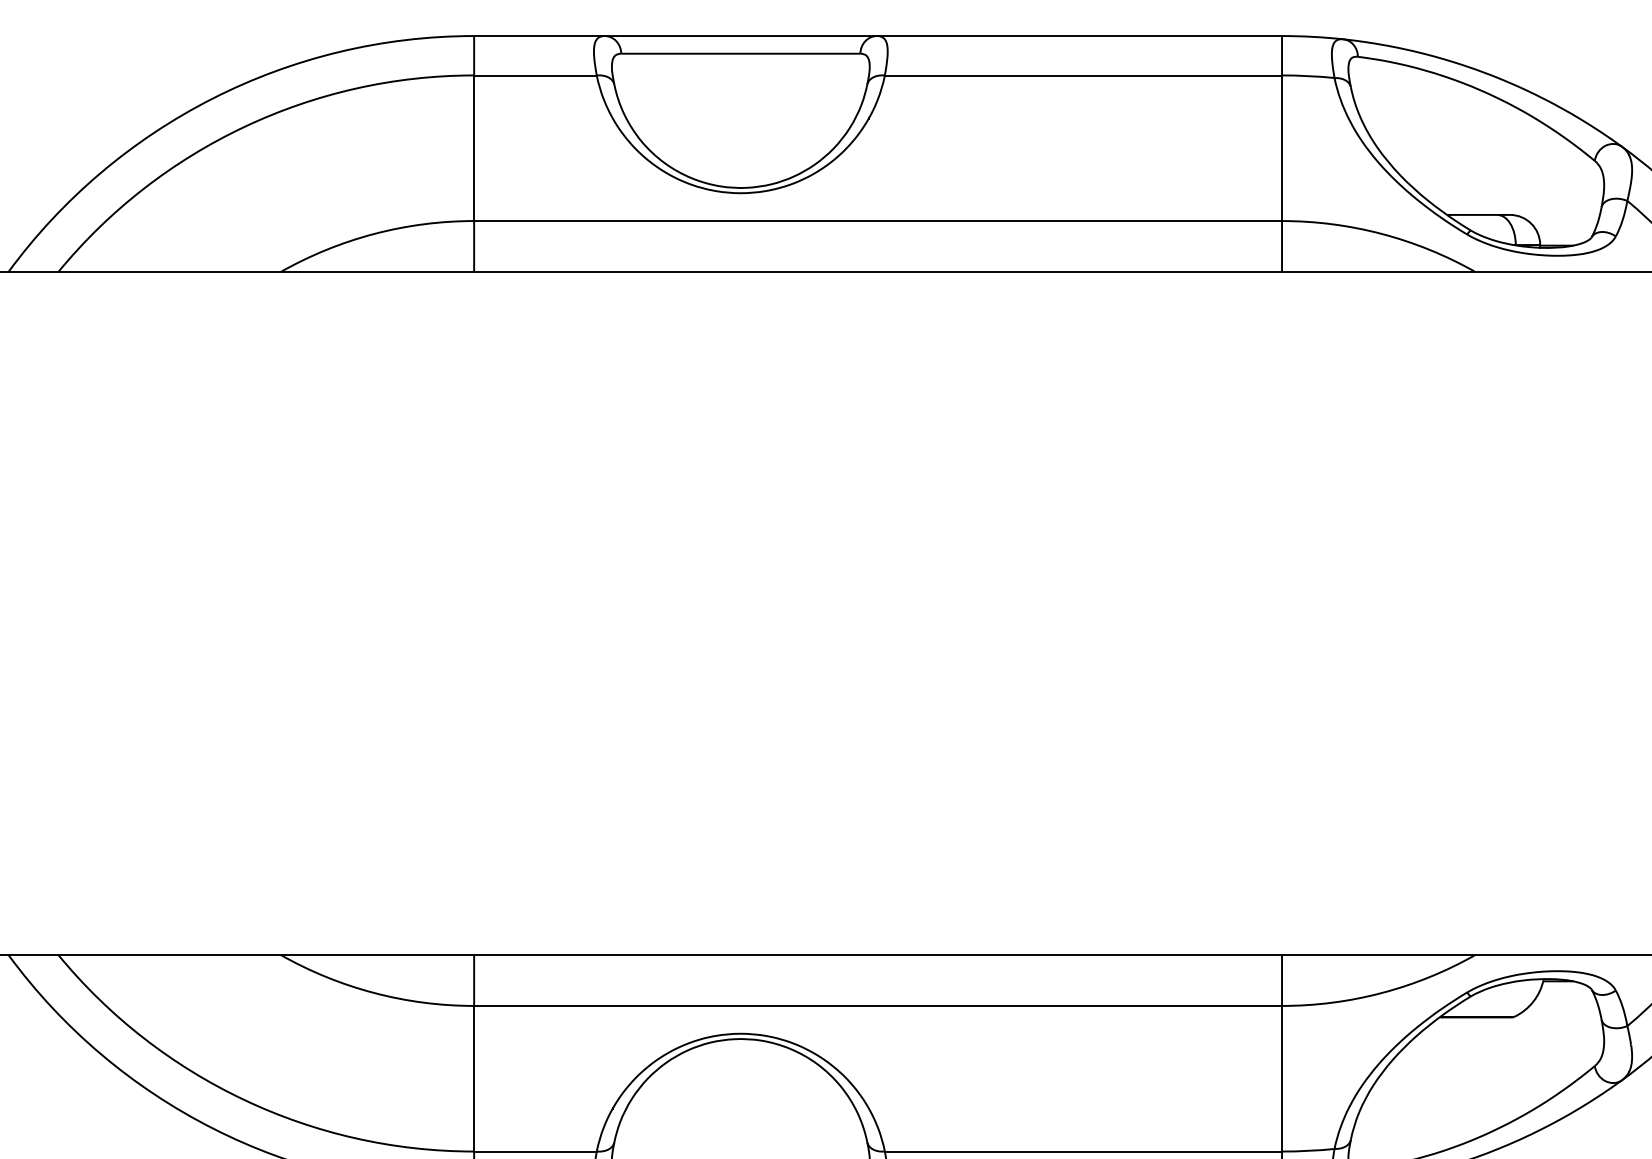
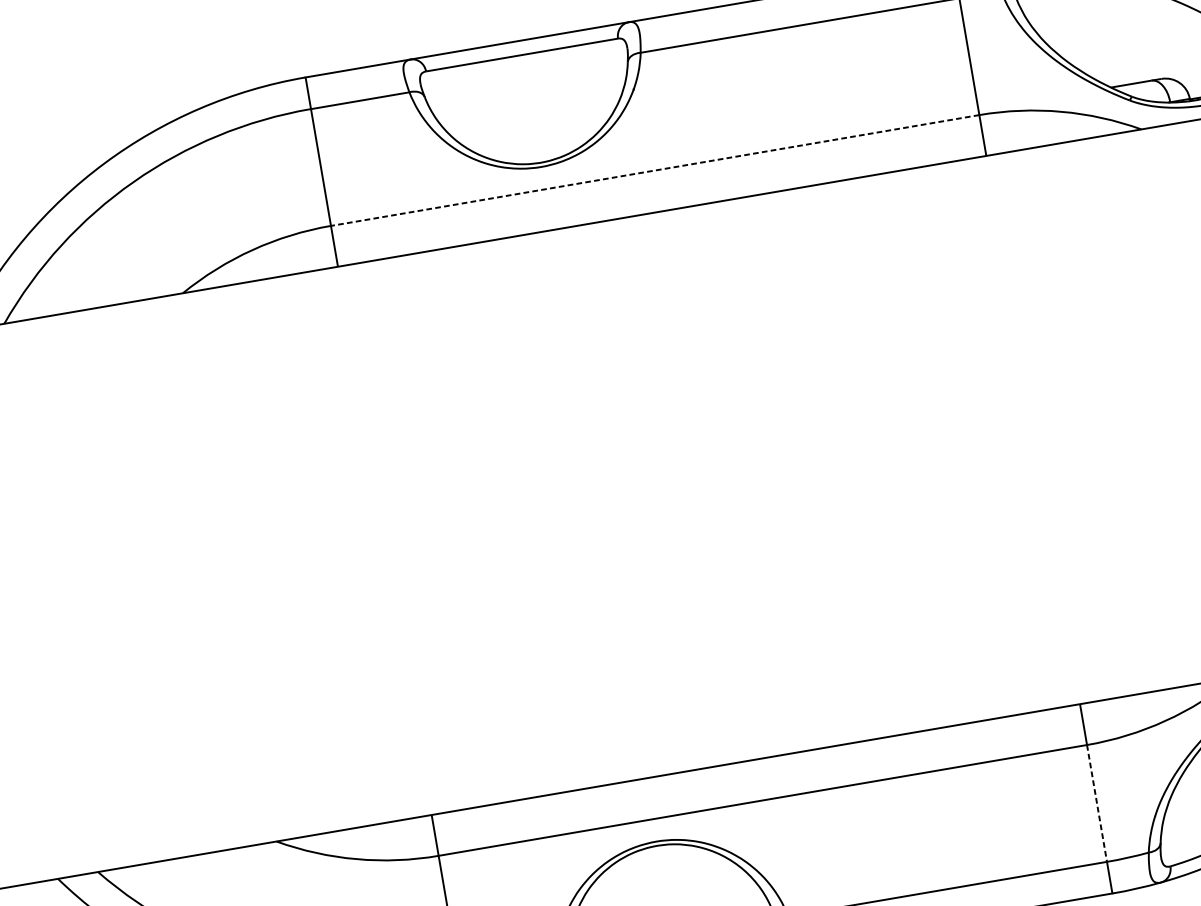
line: (878, 221) -> (655, 170), solid -> dashed
line: (1282, 1078) -> (1097, 803), solid -> dashed

